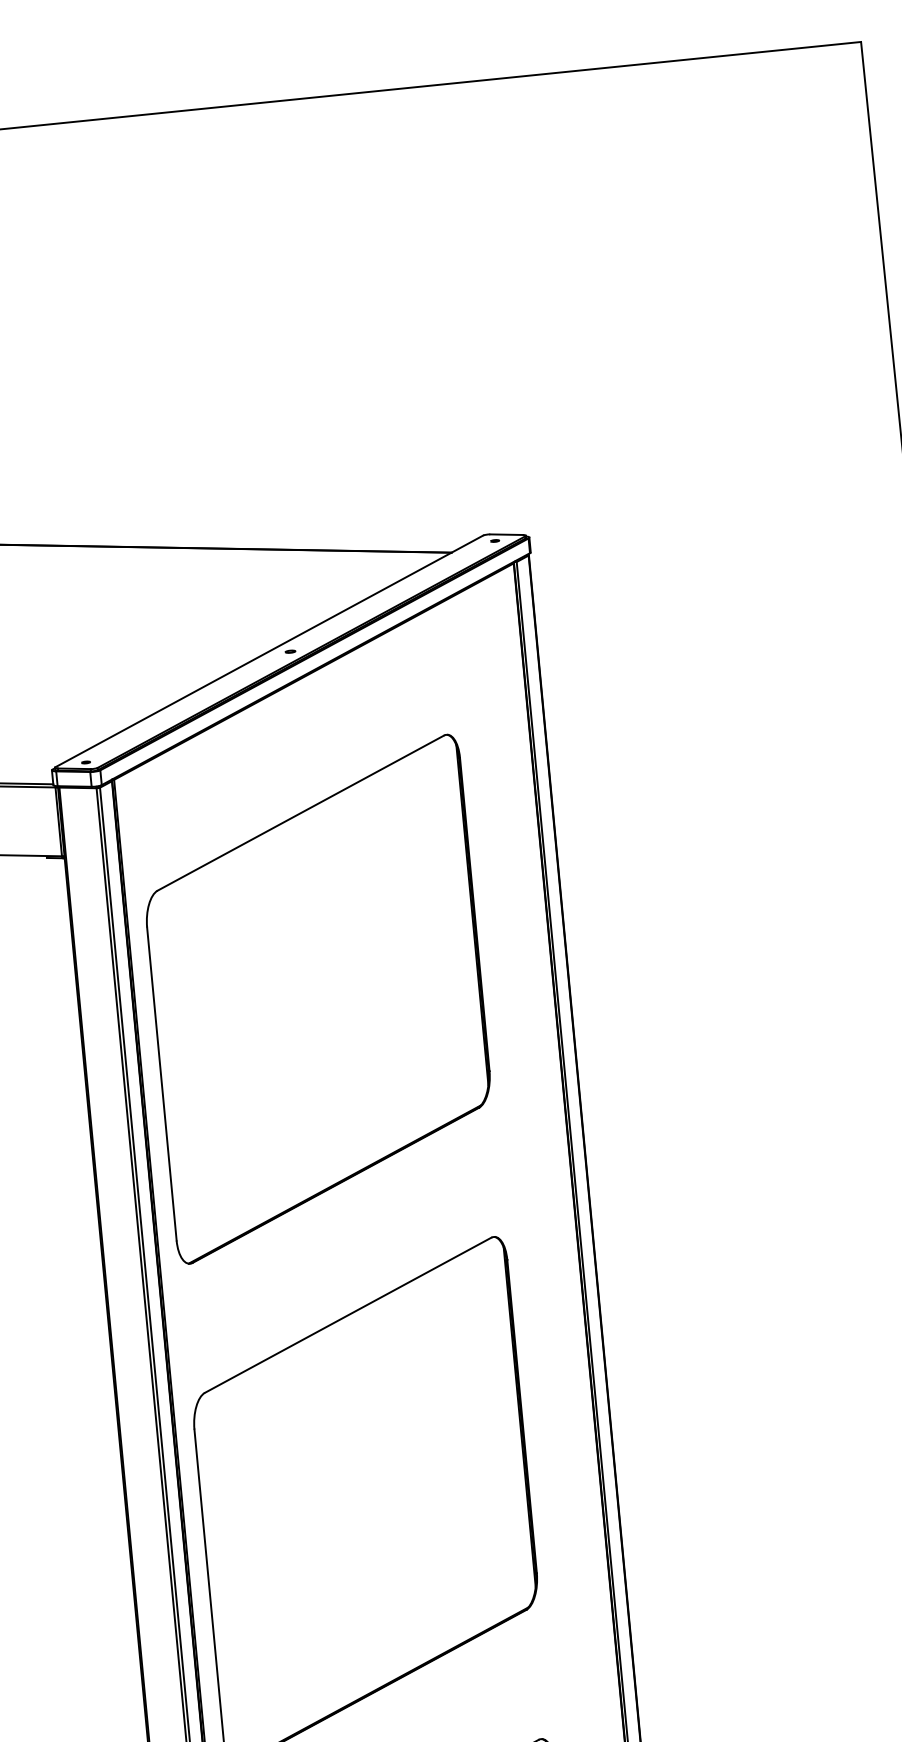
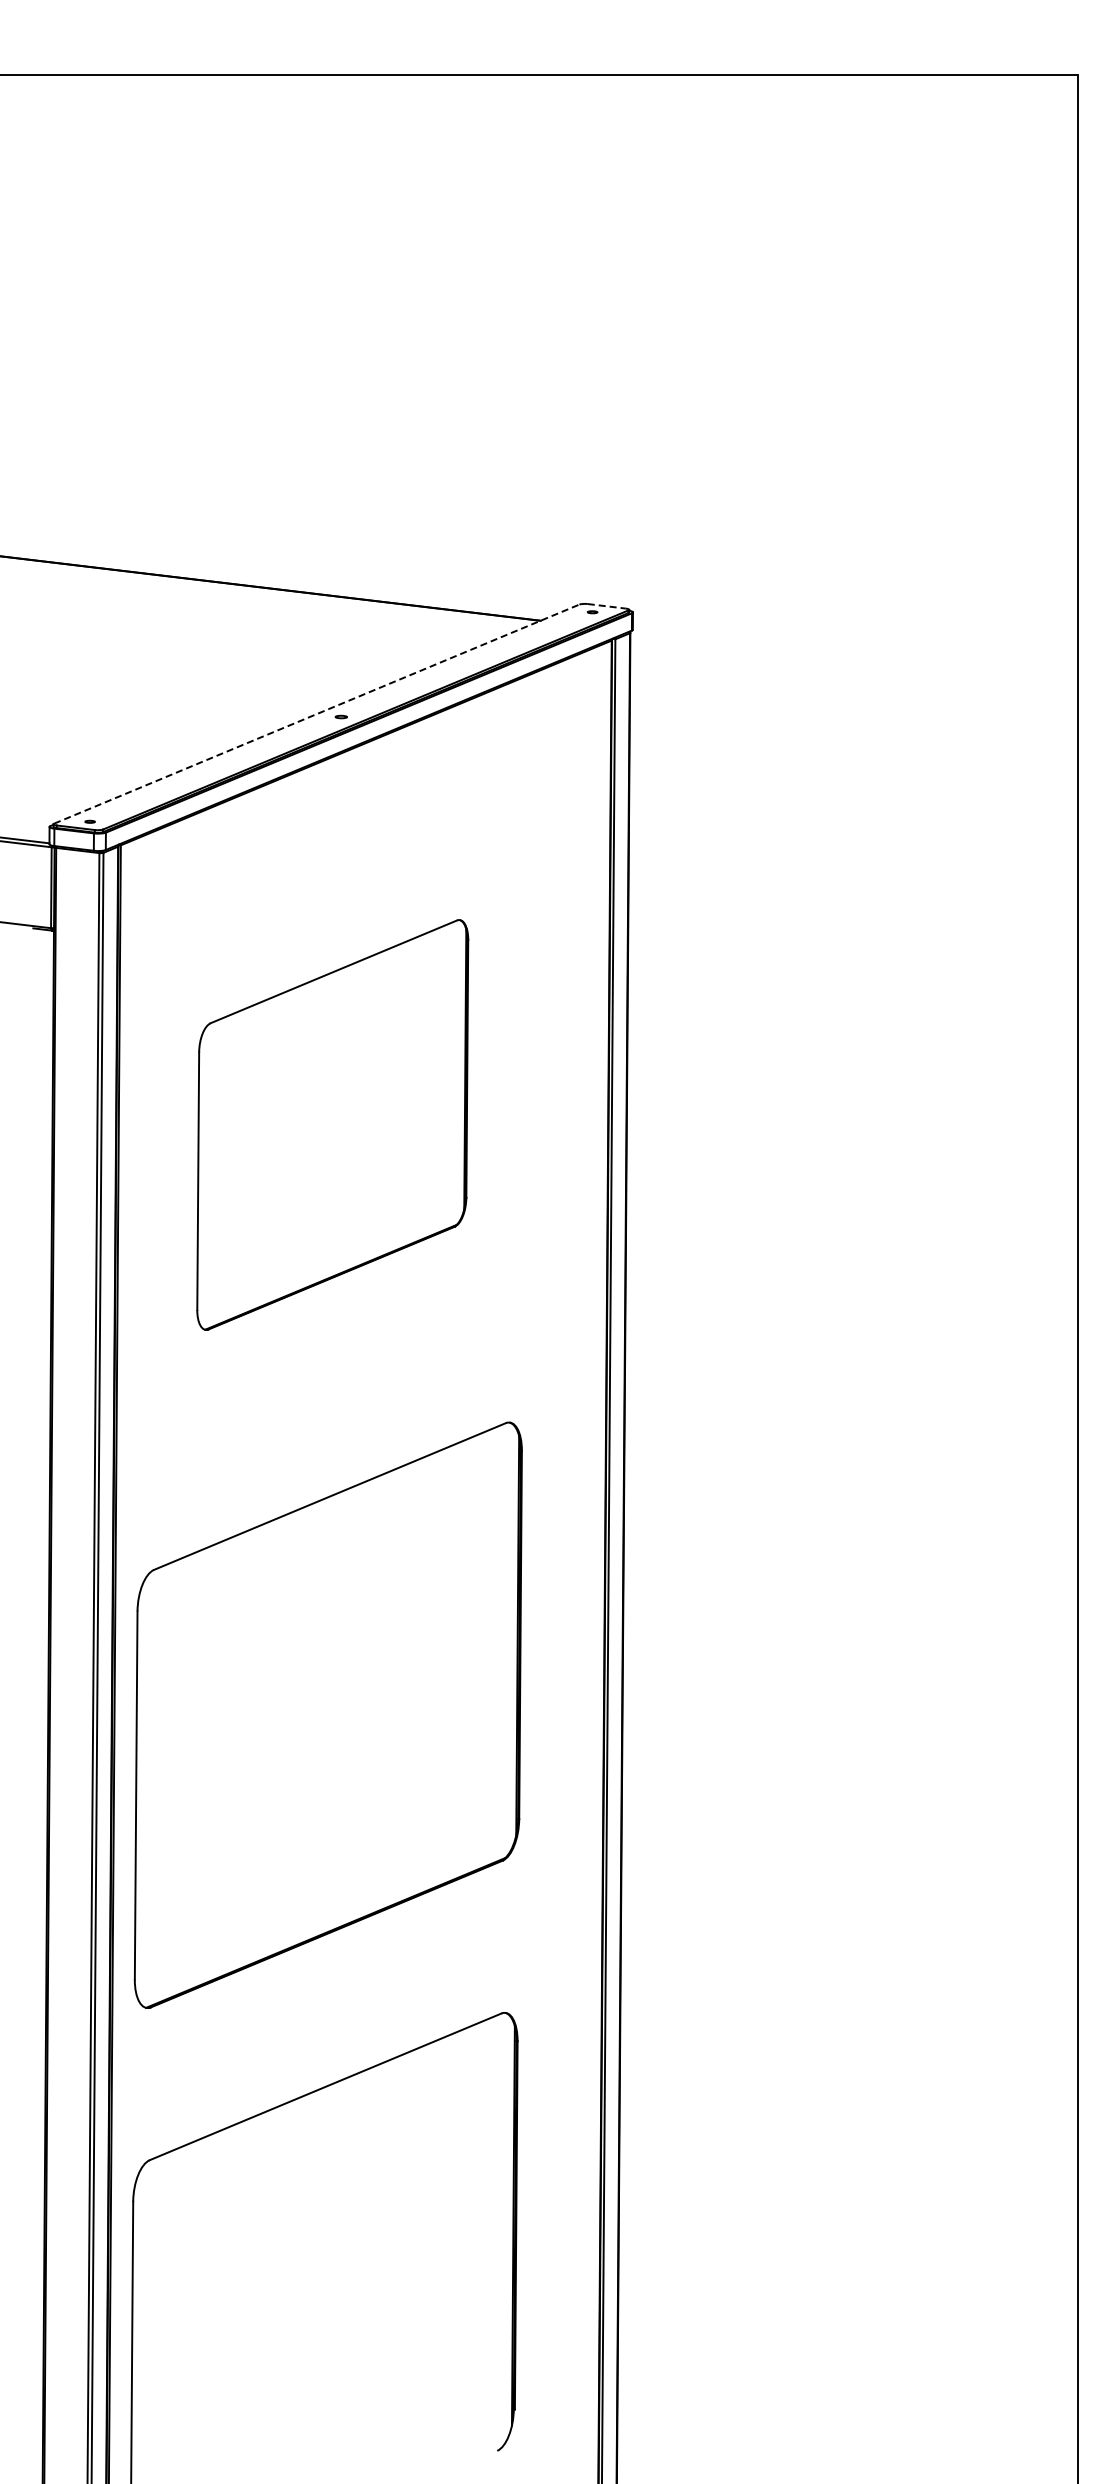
line: (507, 534) -> (607, 606), solid -> dashed
line: (269, 651) -> (316, 714), solid -> dashed
part: (318, 998) -> (332, 1124), size x0.7

